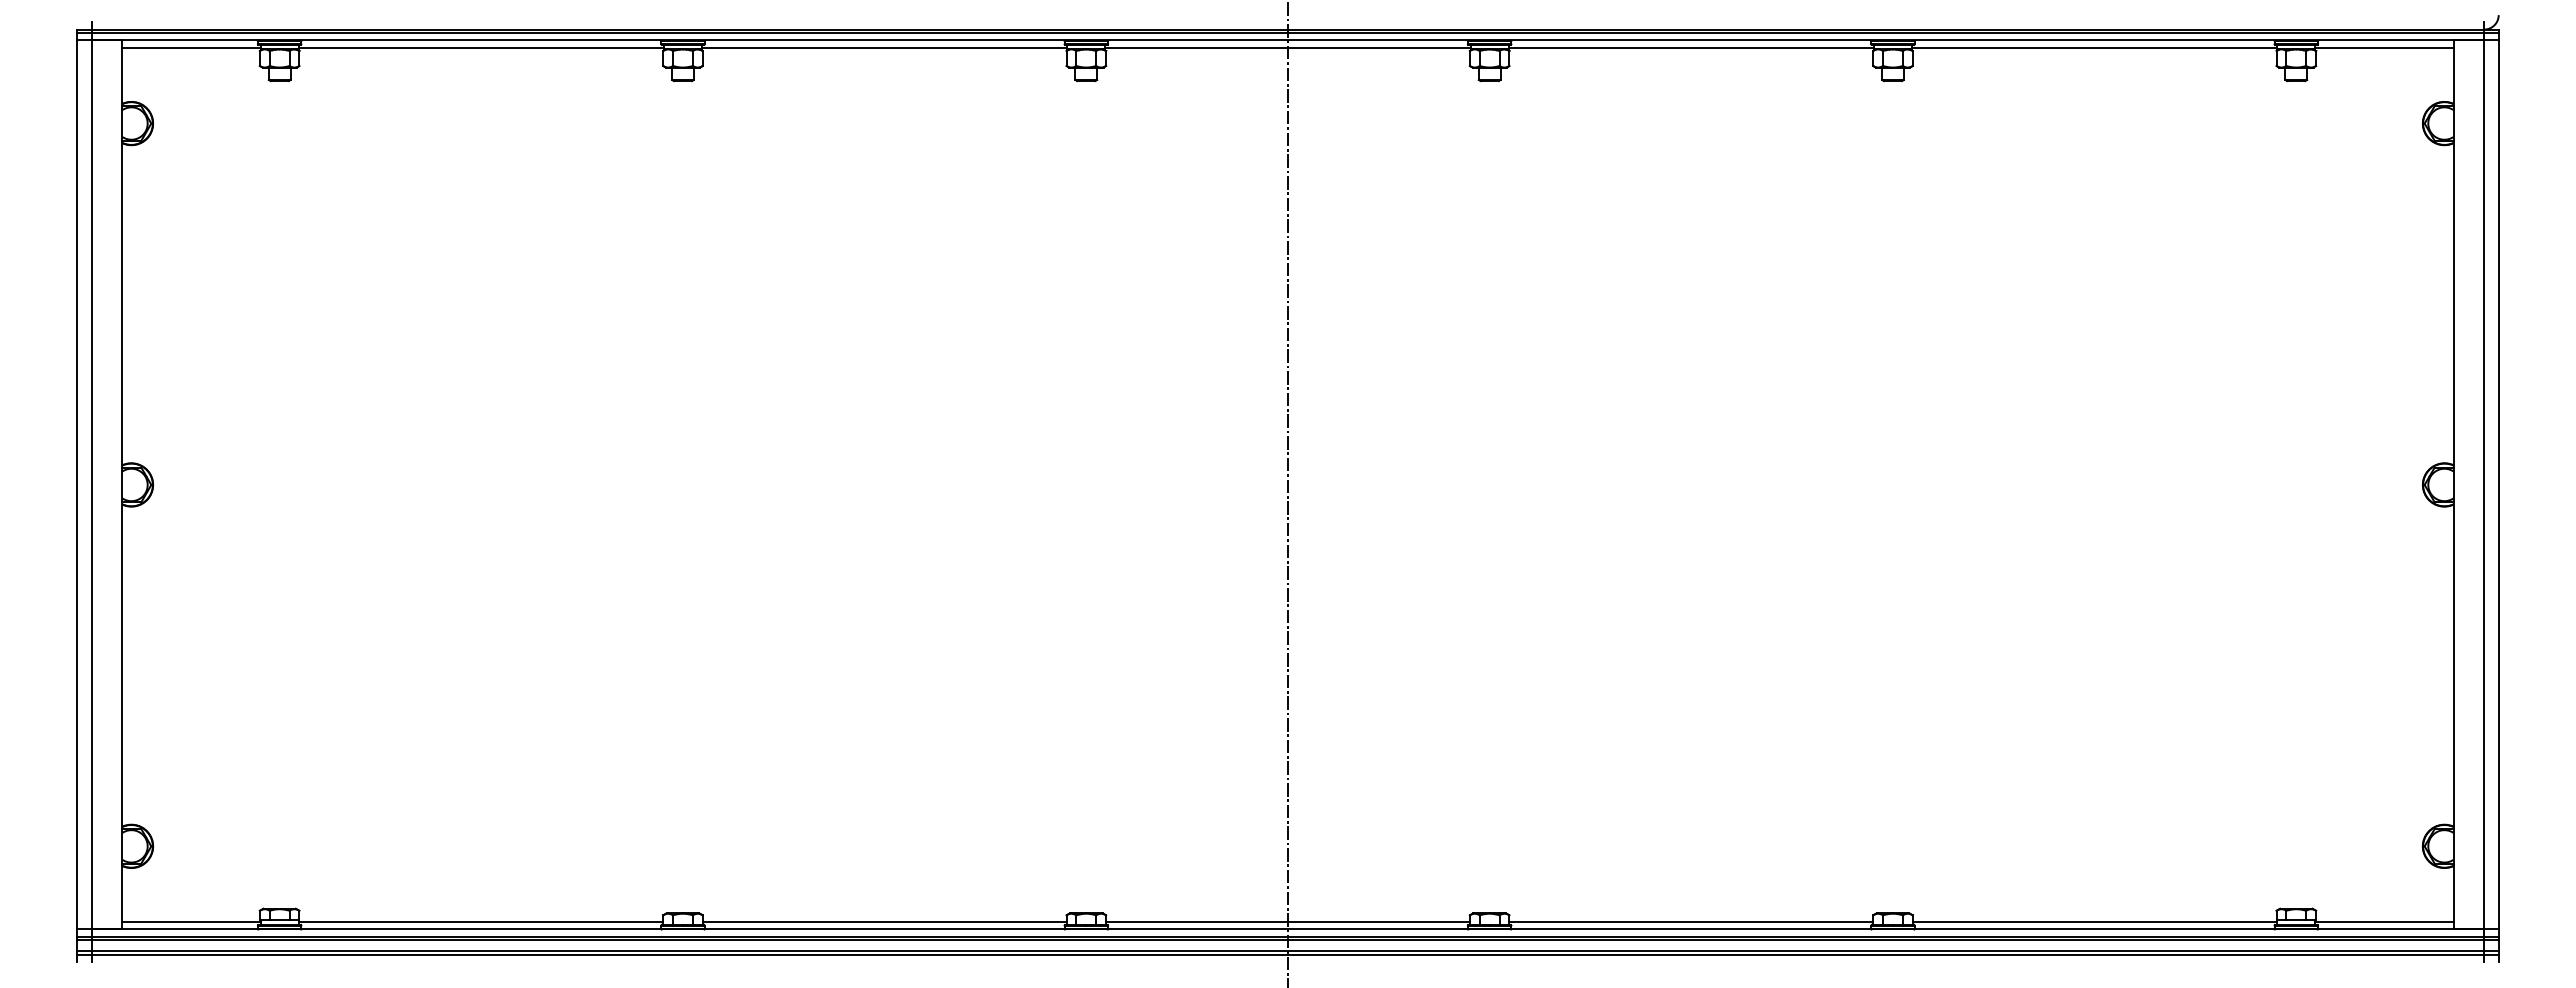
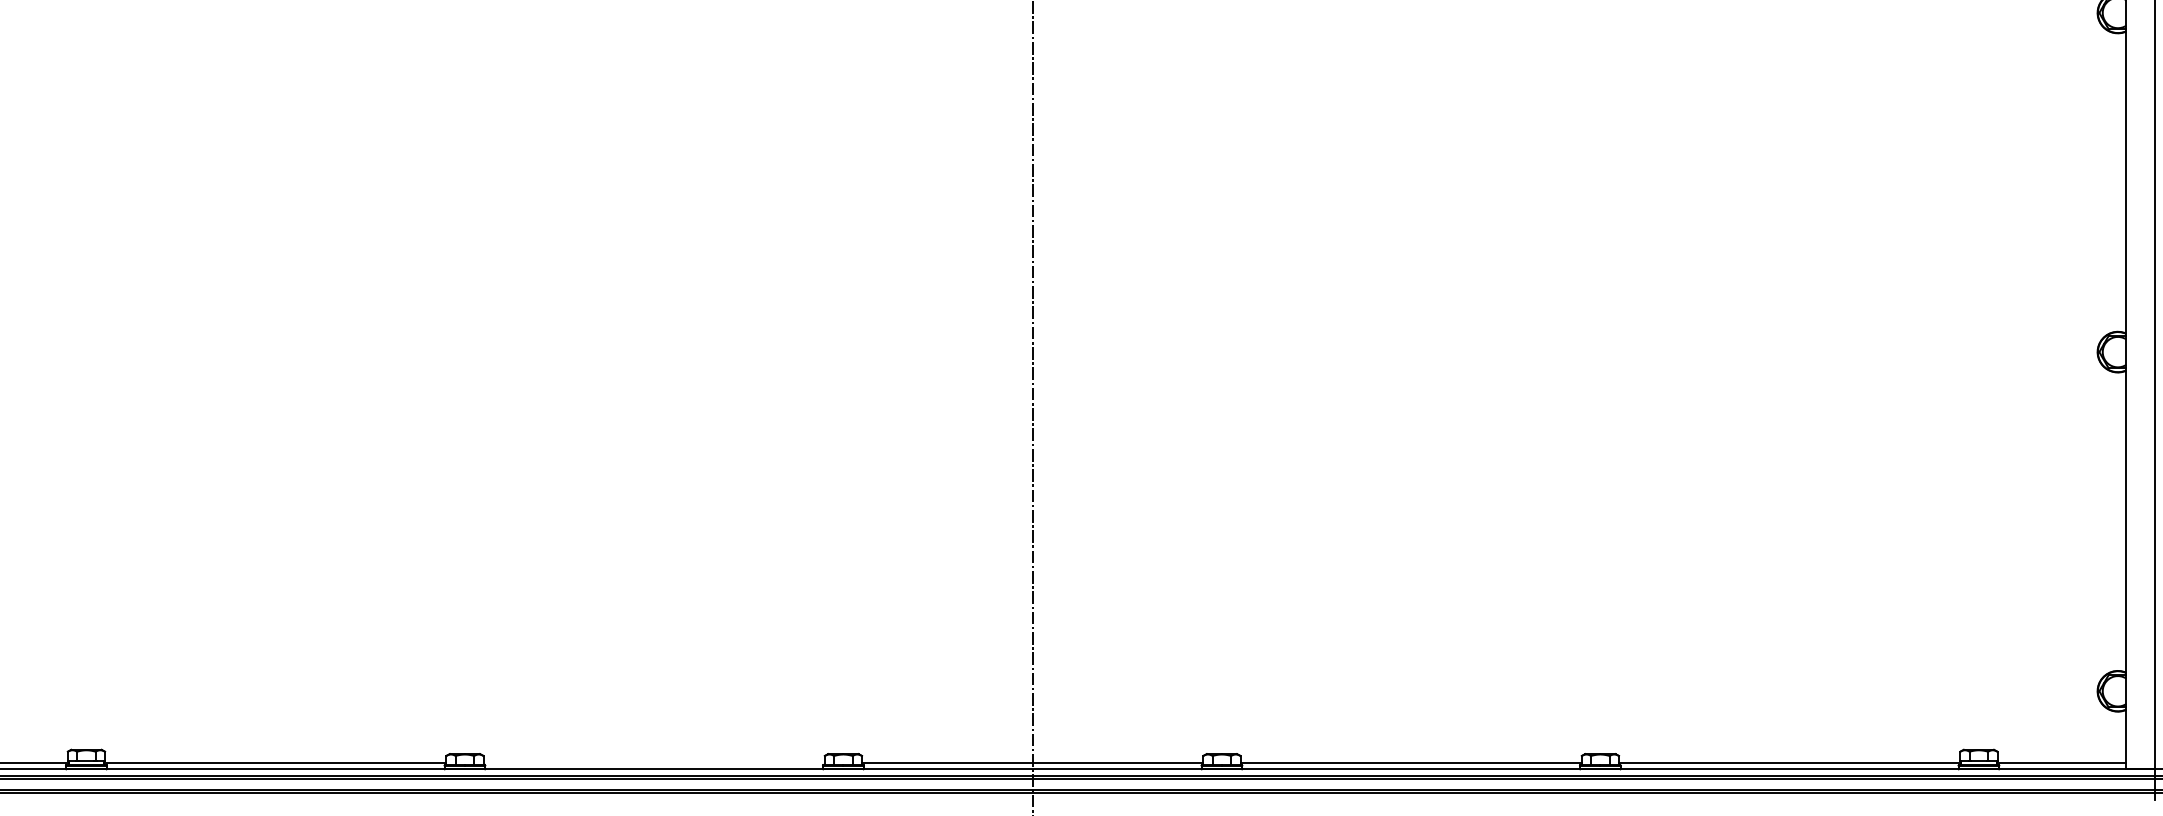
line: (884, 922) -> (654, 762), removed

